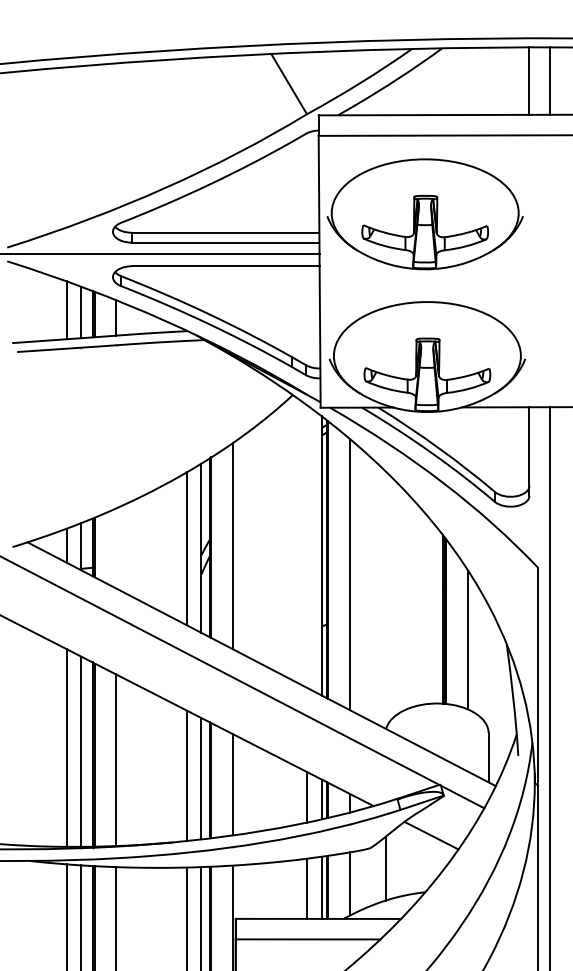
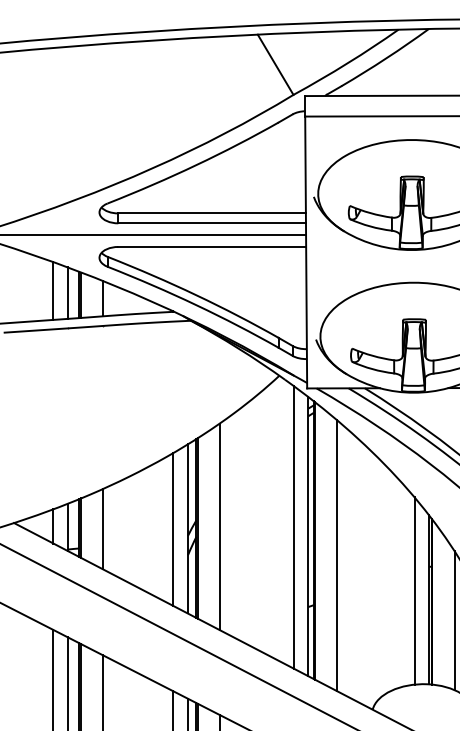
line: (307, 546) -> (294, 527), added
line: (116, 548) -> (103, 529), added
line: (428, 609) -> (415, 590), added

